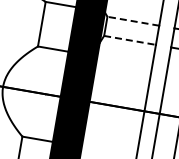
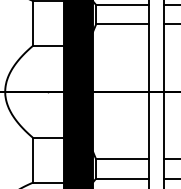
line: (132, 21) -> (121, 5), dashed -> solid
line: (130, 40) -> (122, 24), dashed -> solid

